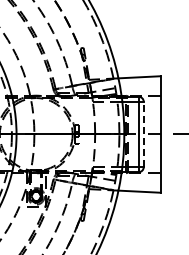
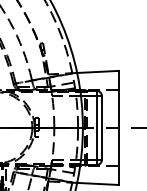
line: (143, 134) -> (101, 127), dashed -> solid

